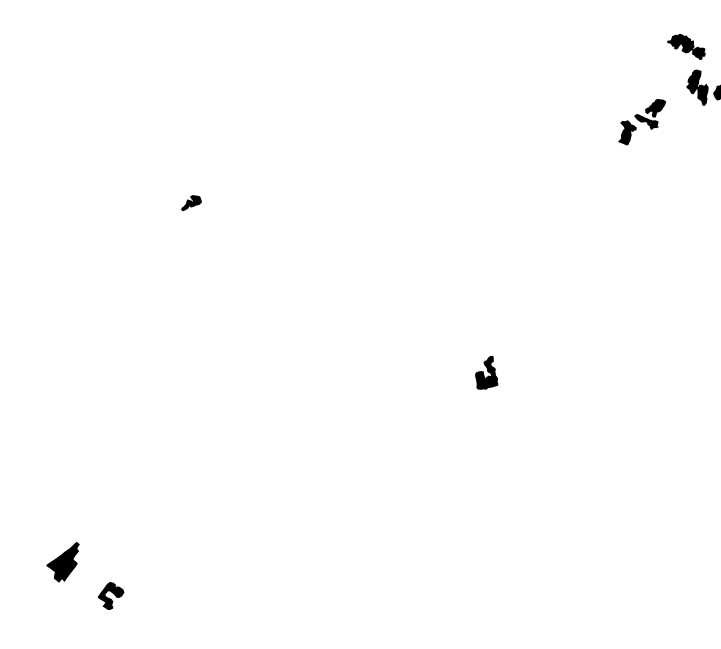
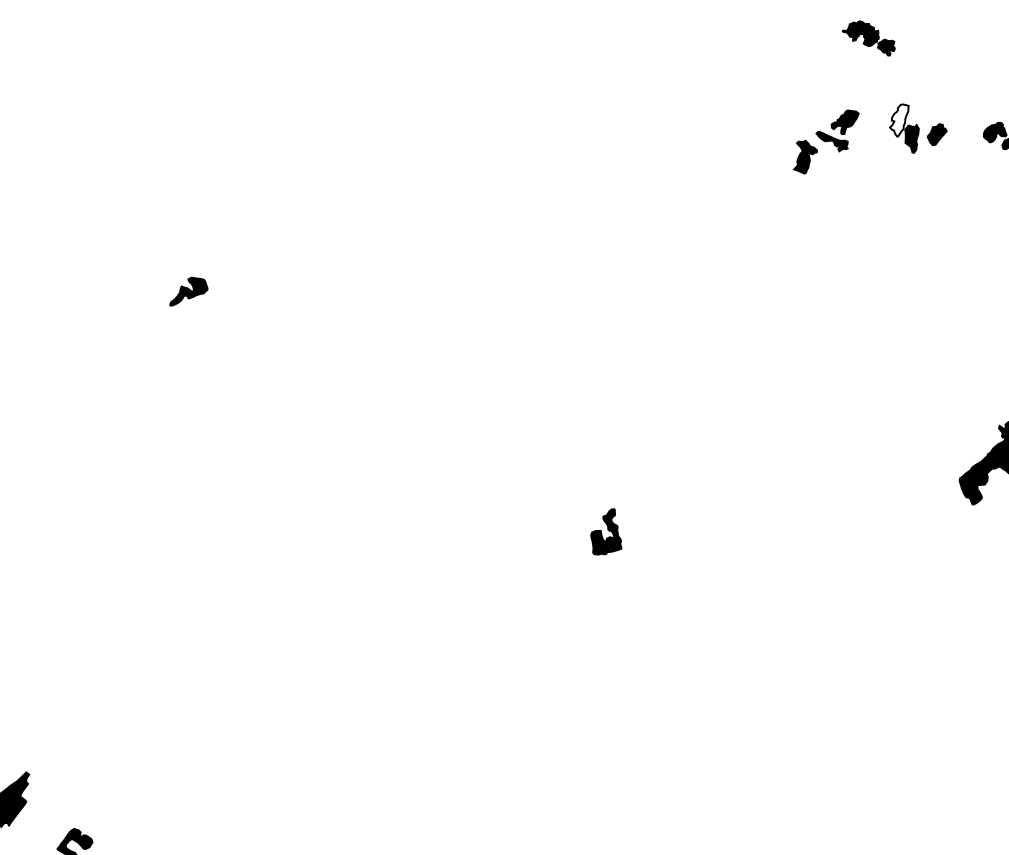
part: (686, 46) -> (869, 37), moved
fill: (693, 81) -> (898, 119), removed
part: (642, 122) -> (826, 142), moved
part: (191, 203) -> (188, 292), size x1.4

